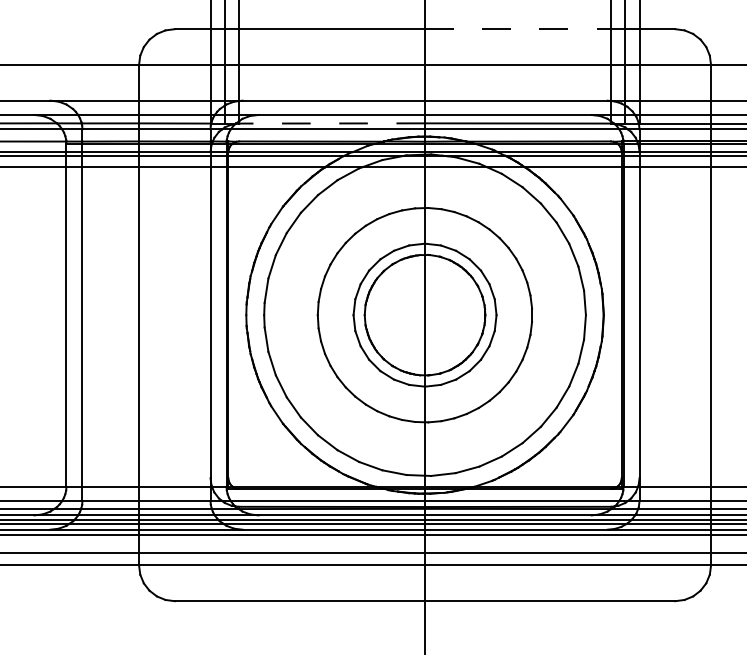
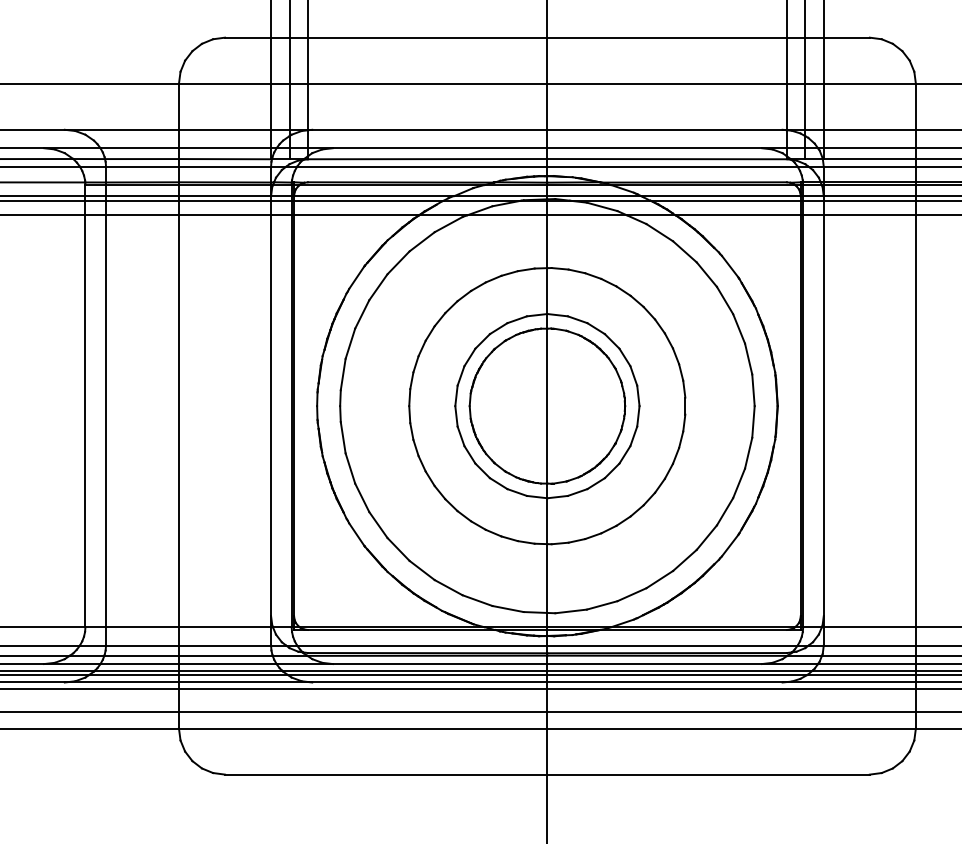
line: (518, 29) -> (667, 37), dashed -> solid
line: (331, 123) -> (427, 159), dashed -> solid

